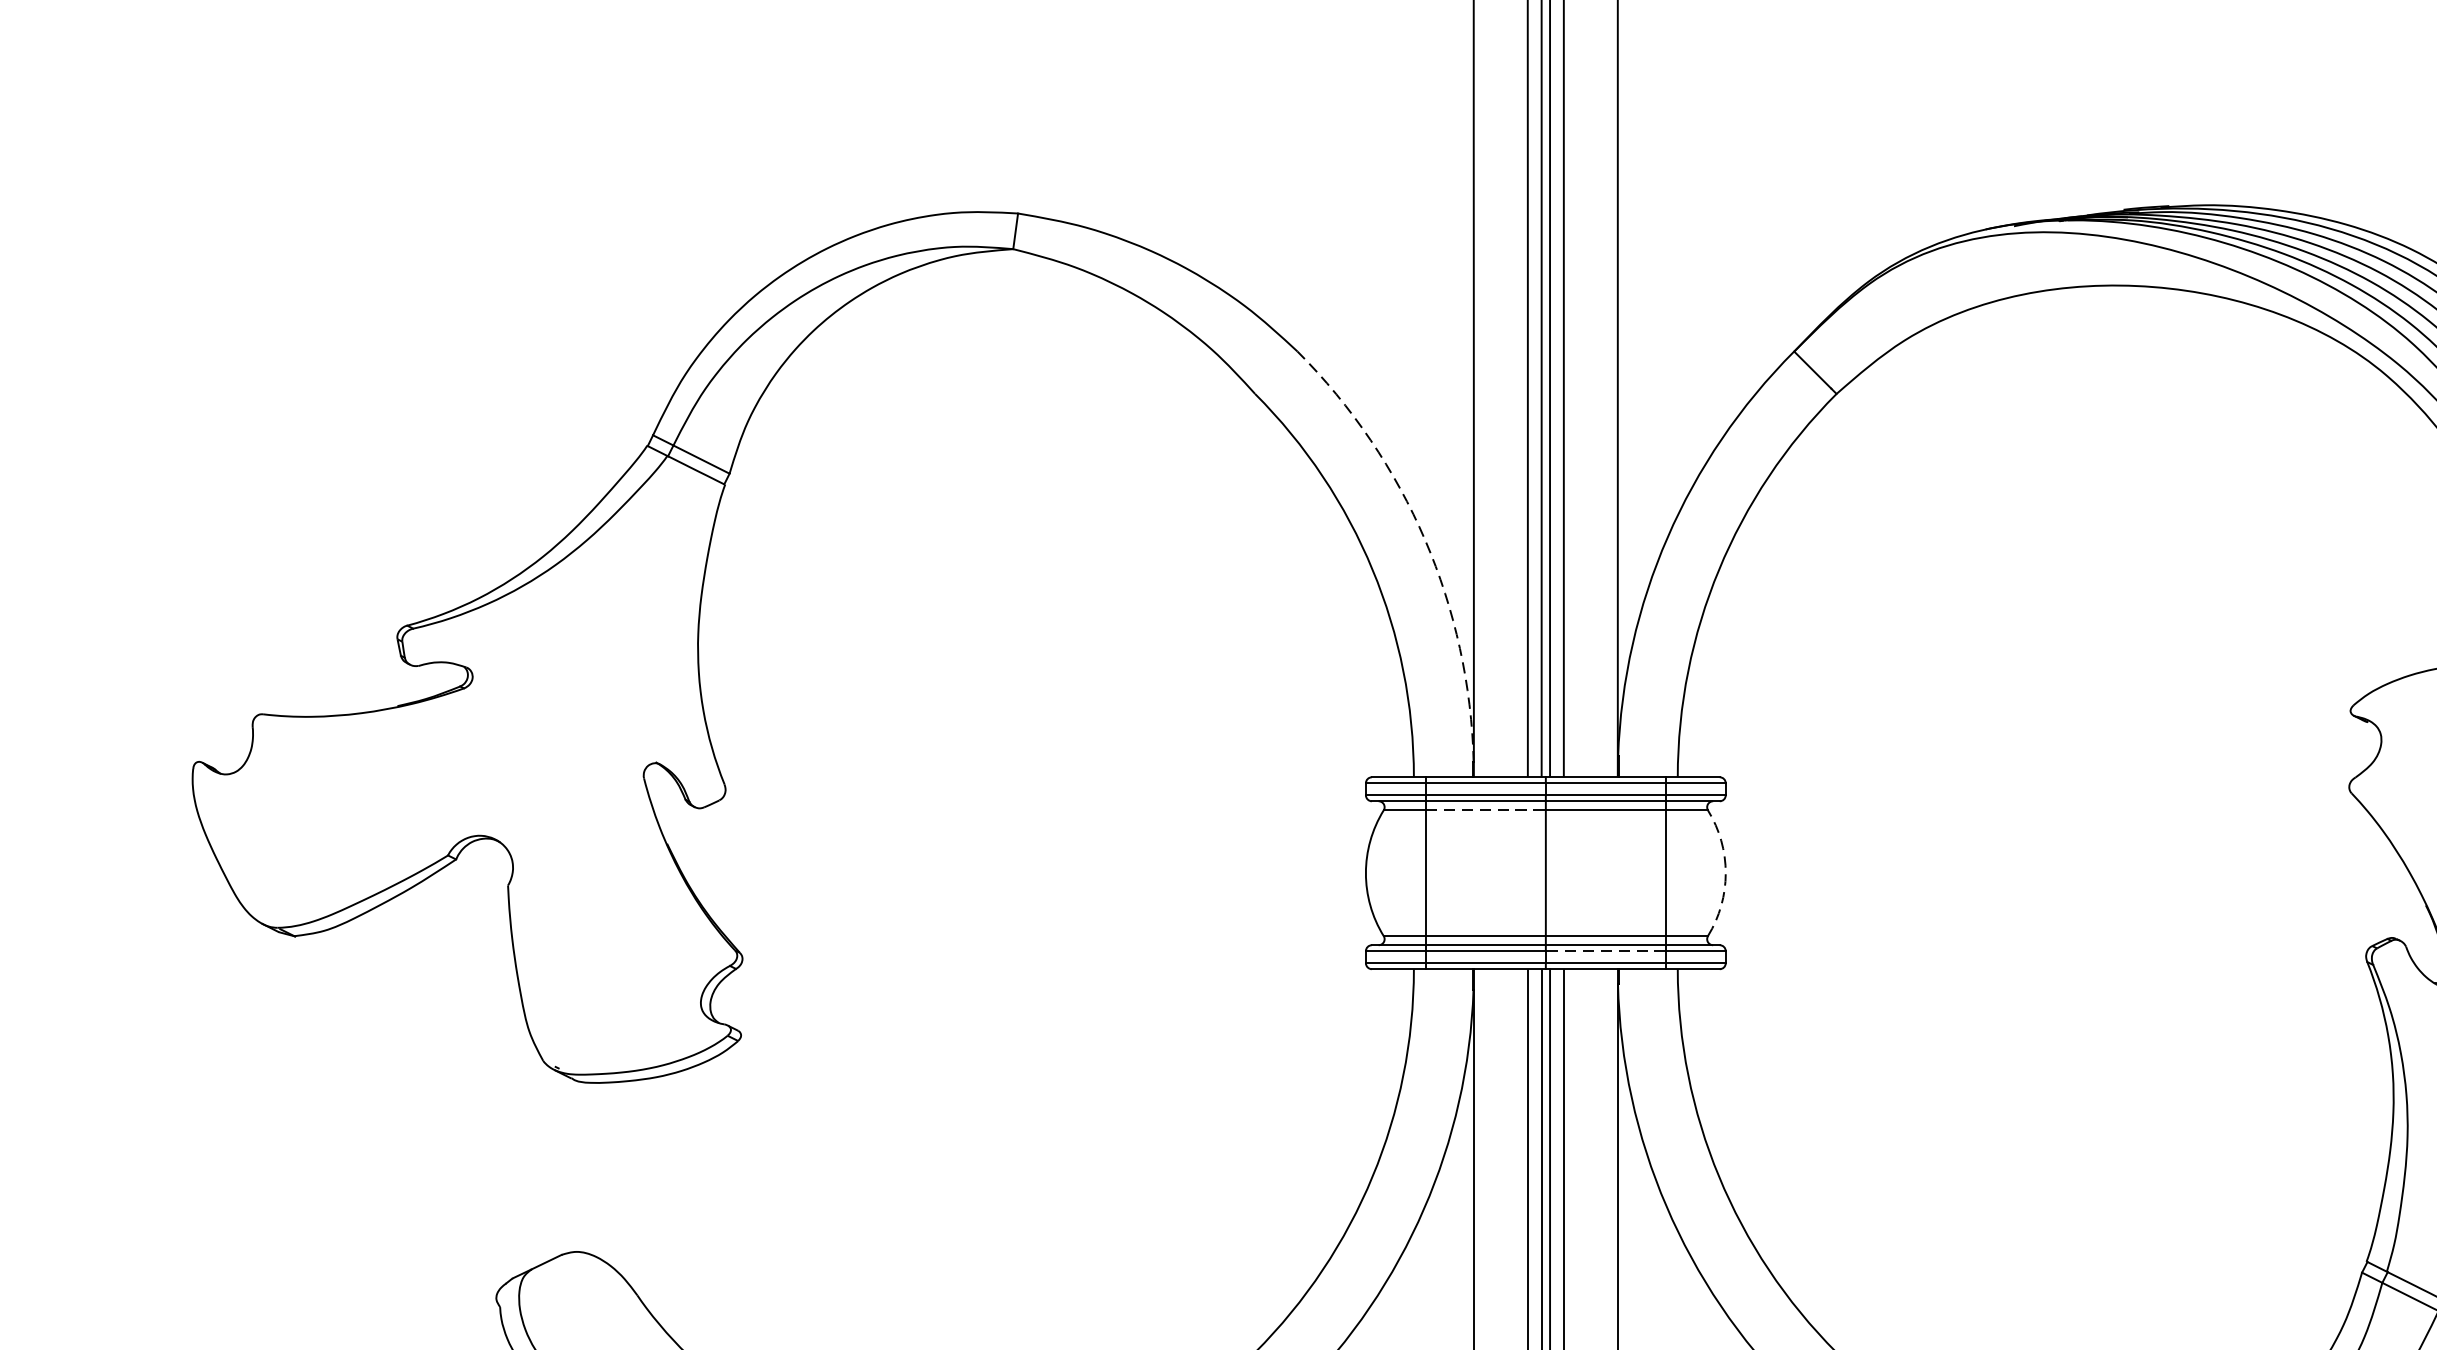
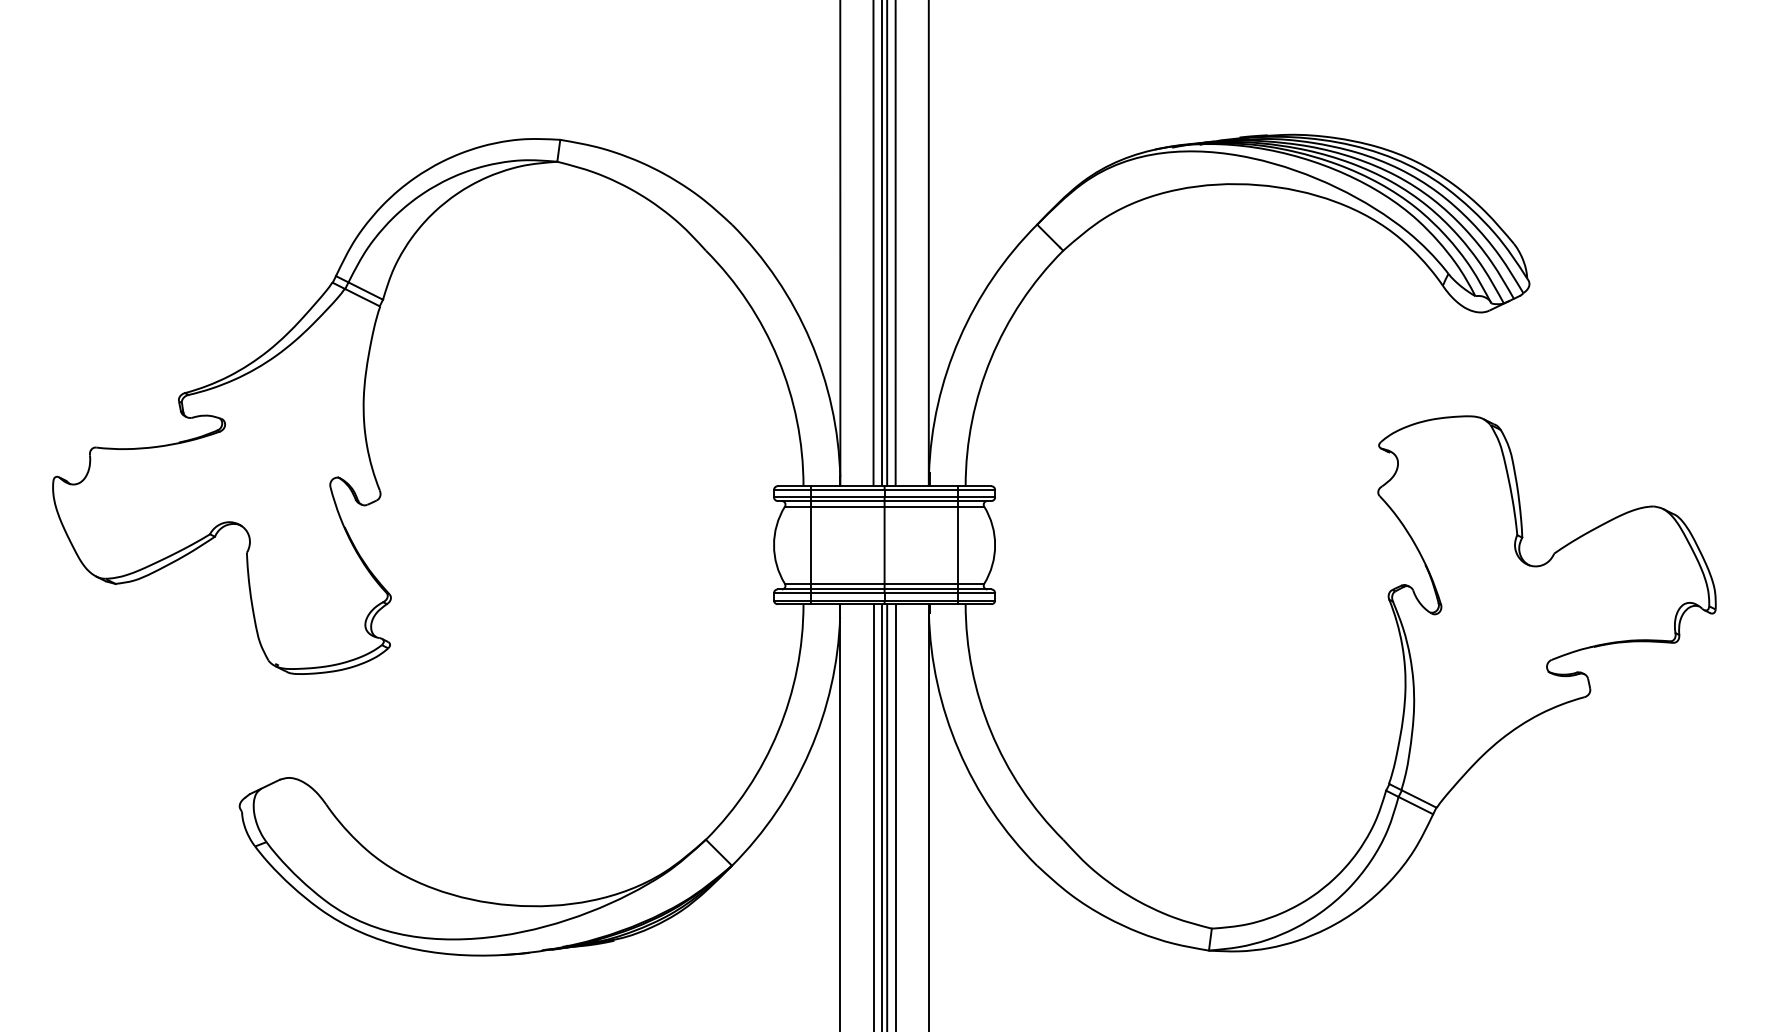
arc: (1425, 540) -> (810, 340), dashed -> solid
line: (1485, 810) -> (847, 506), dashed -> solid
arc: (1726, 873) -> (995, 545), dashed -> solid
line: (1605, 951) -> (921, 593), dashed -> solid

